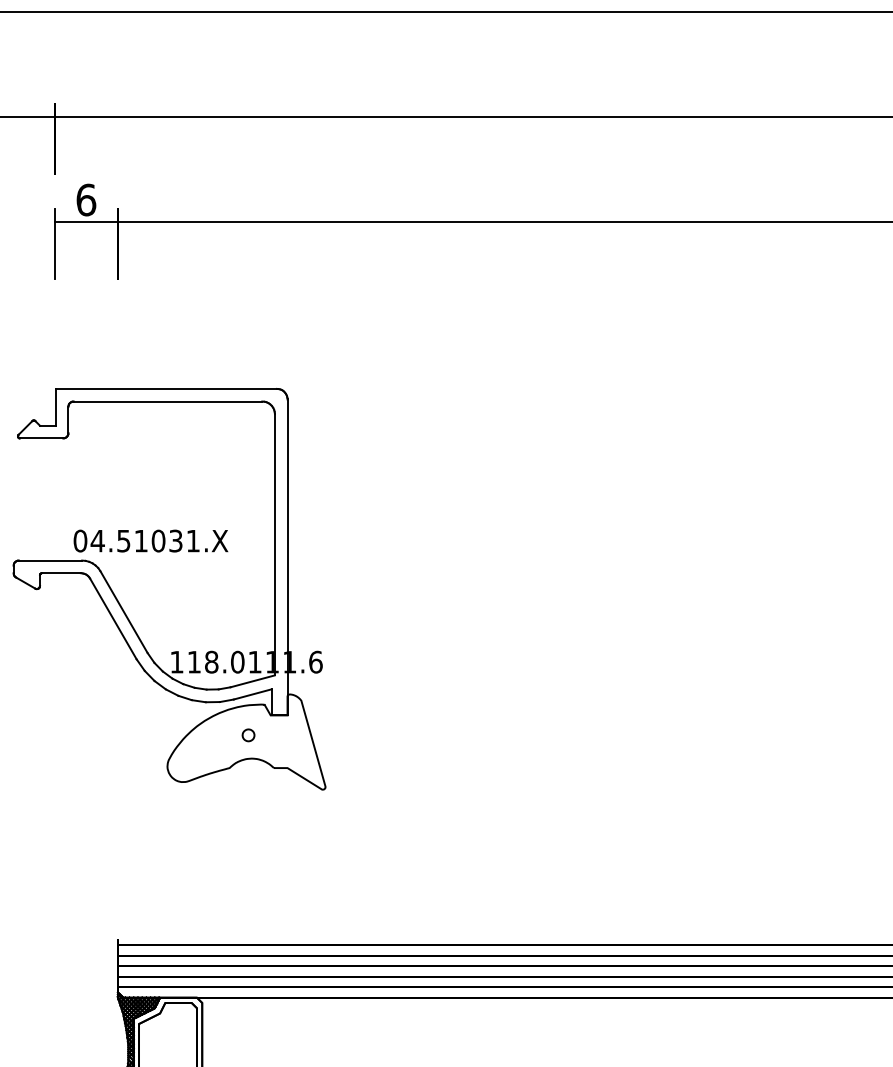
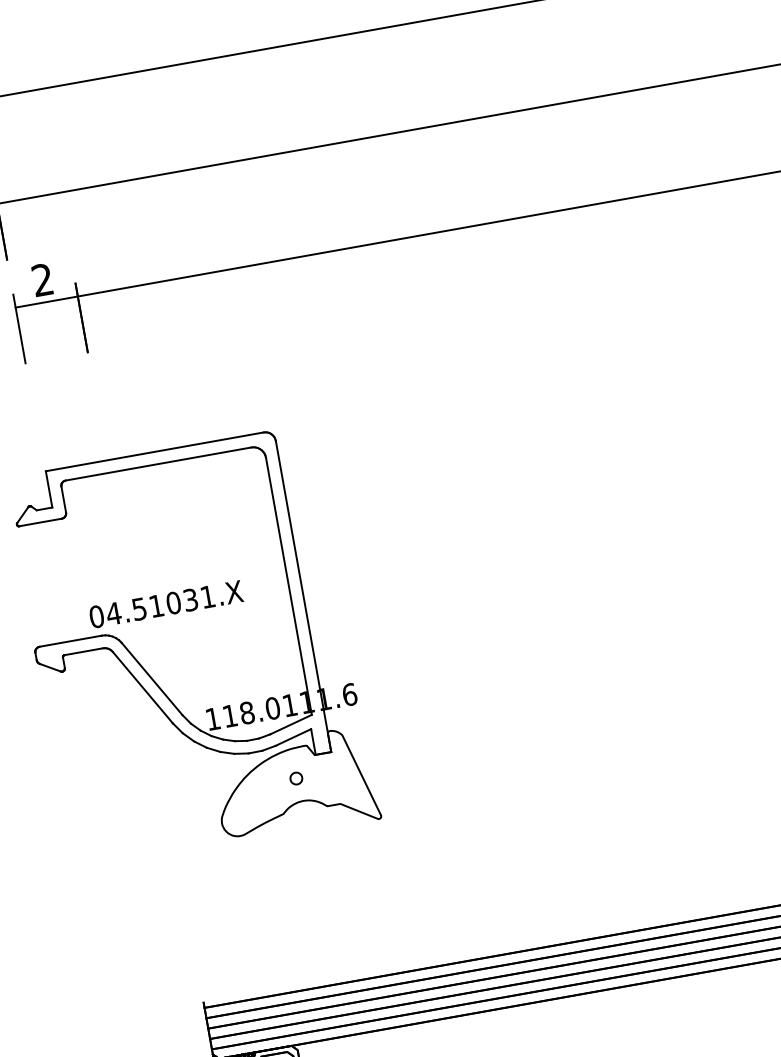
text: (86, 199) -> (42, 279), 6 -> 2

